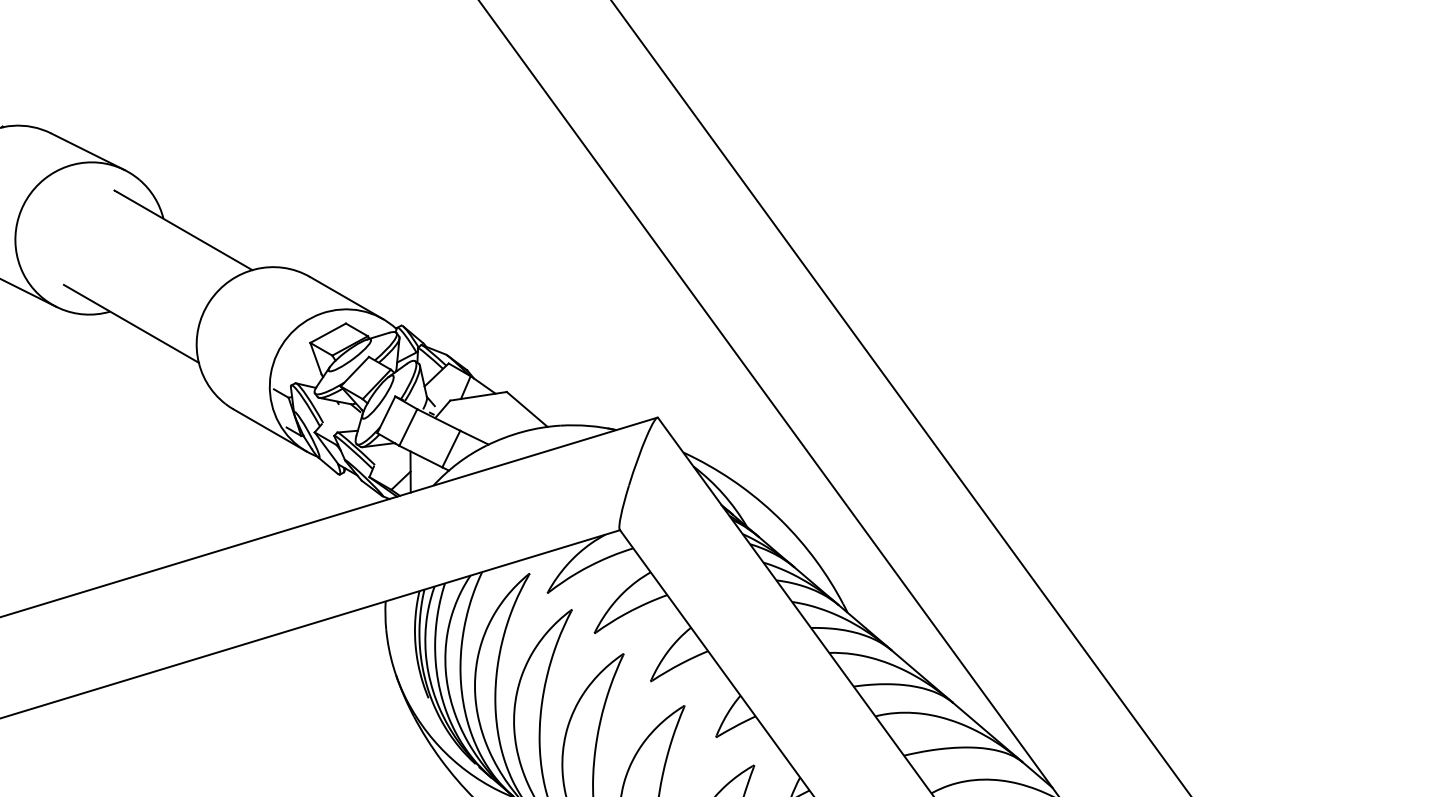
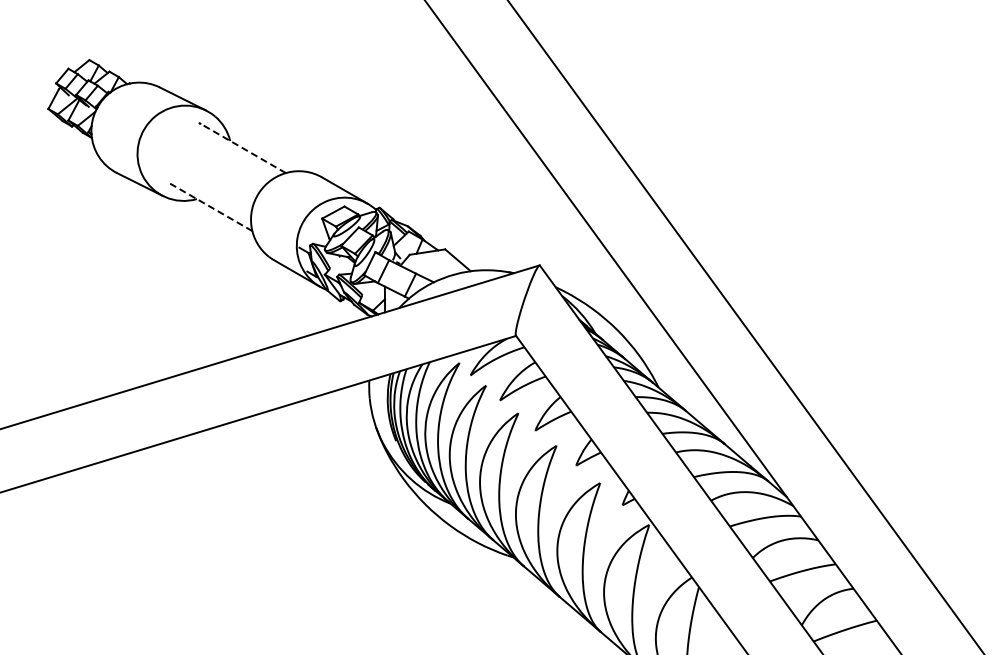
line: (184, 230) -> (243, 148), solid -> dashed
line: (131, 323) -> (210, 206), solid -> dashed

